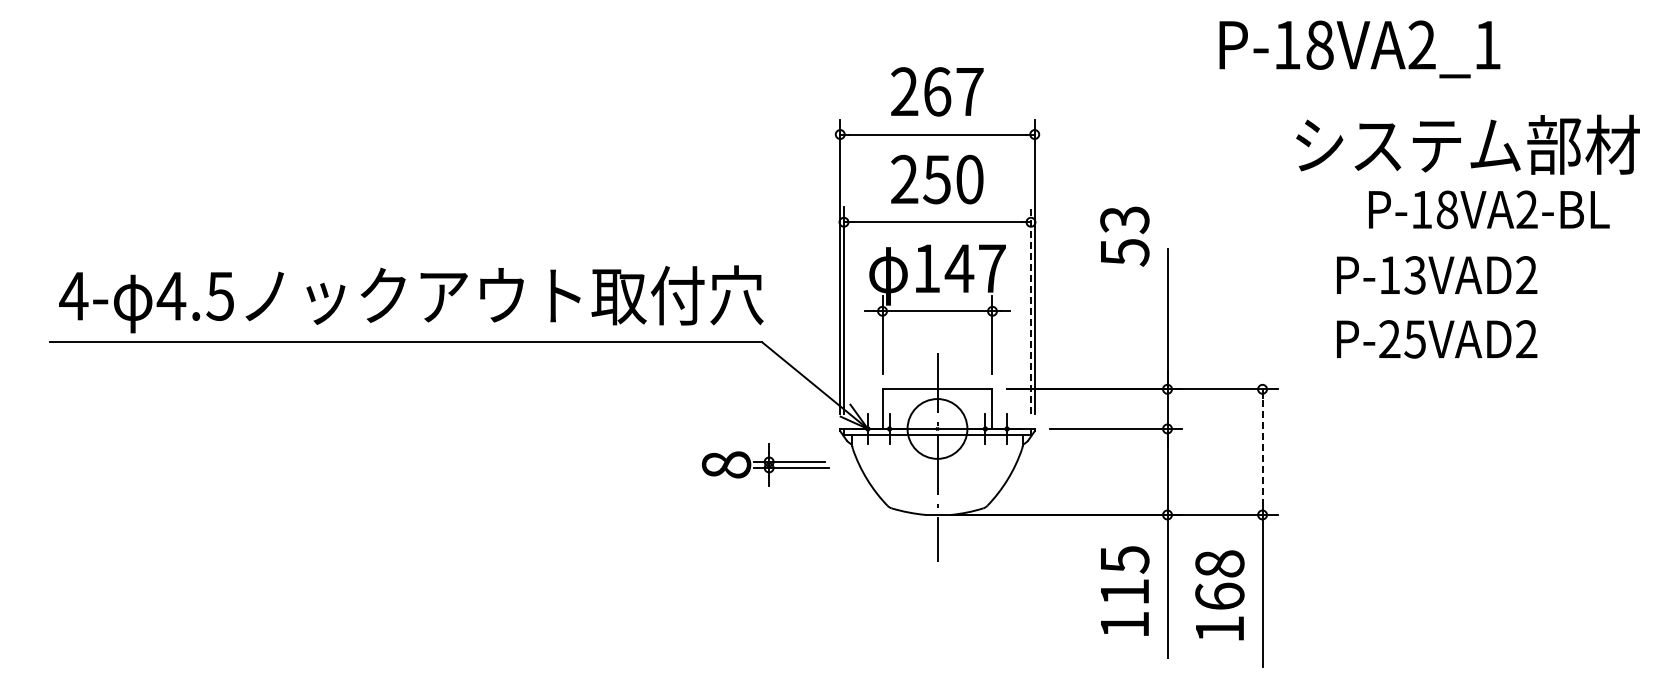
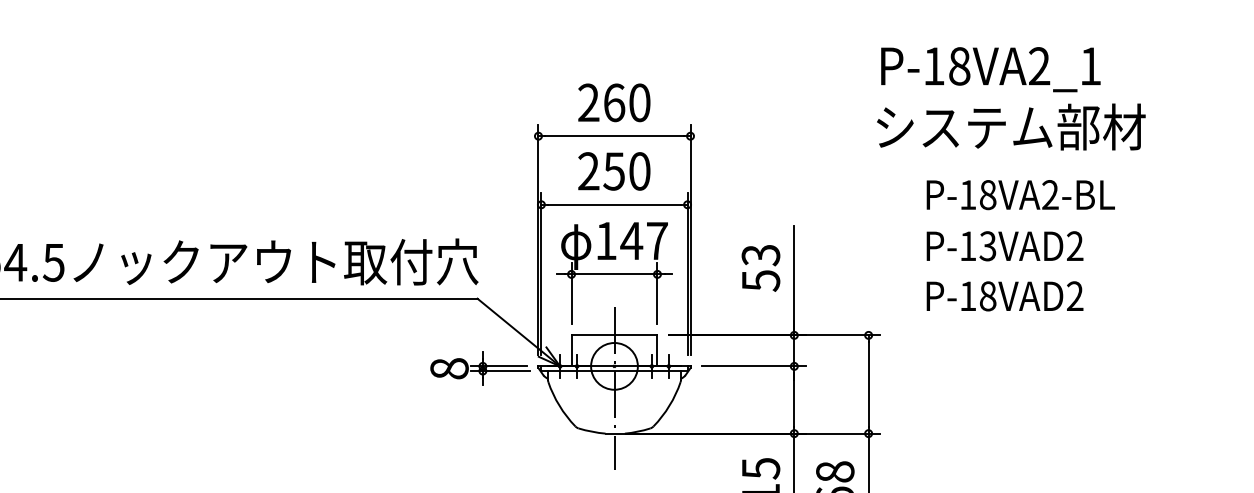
text: (1359, 49) -> (990, 69), moved
text: (969, 91) -> (639, 102), 267 -> 260
text: (1467, 144) -> (1010, 126), moved
text: (1489, 209) -> (1021, 194), moved
text: (1124, 236) -> (760, 268), moved
line: (1030, 310) -> (687, 273), dashed -> solid
text: (1402, 339) -> (978, 296), P-25VAD2 -> P-18VAD2
line: (1262, 452) -> (868, 384), dashed -> solid
part: (765, 464) -> (480, 368), moved

